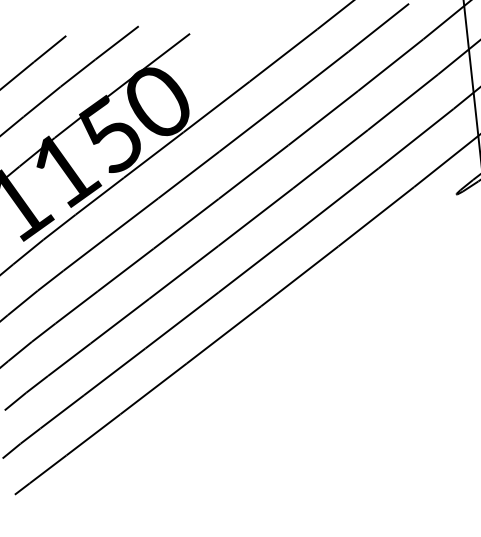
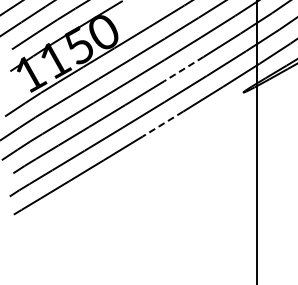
line: (329, 160) -> (183, 69), solid -> dashed
line: (300, 277) -> (163, 124), solid -> dashed

